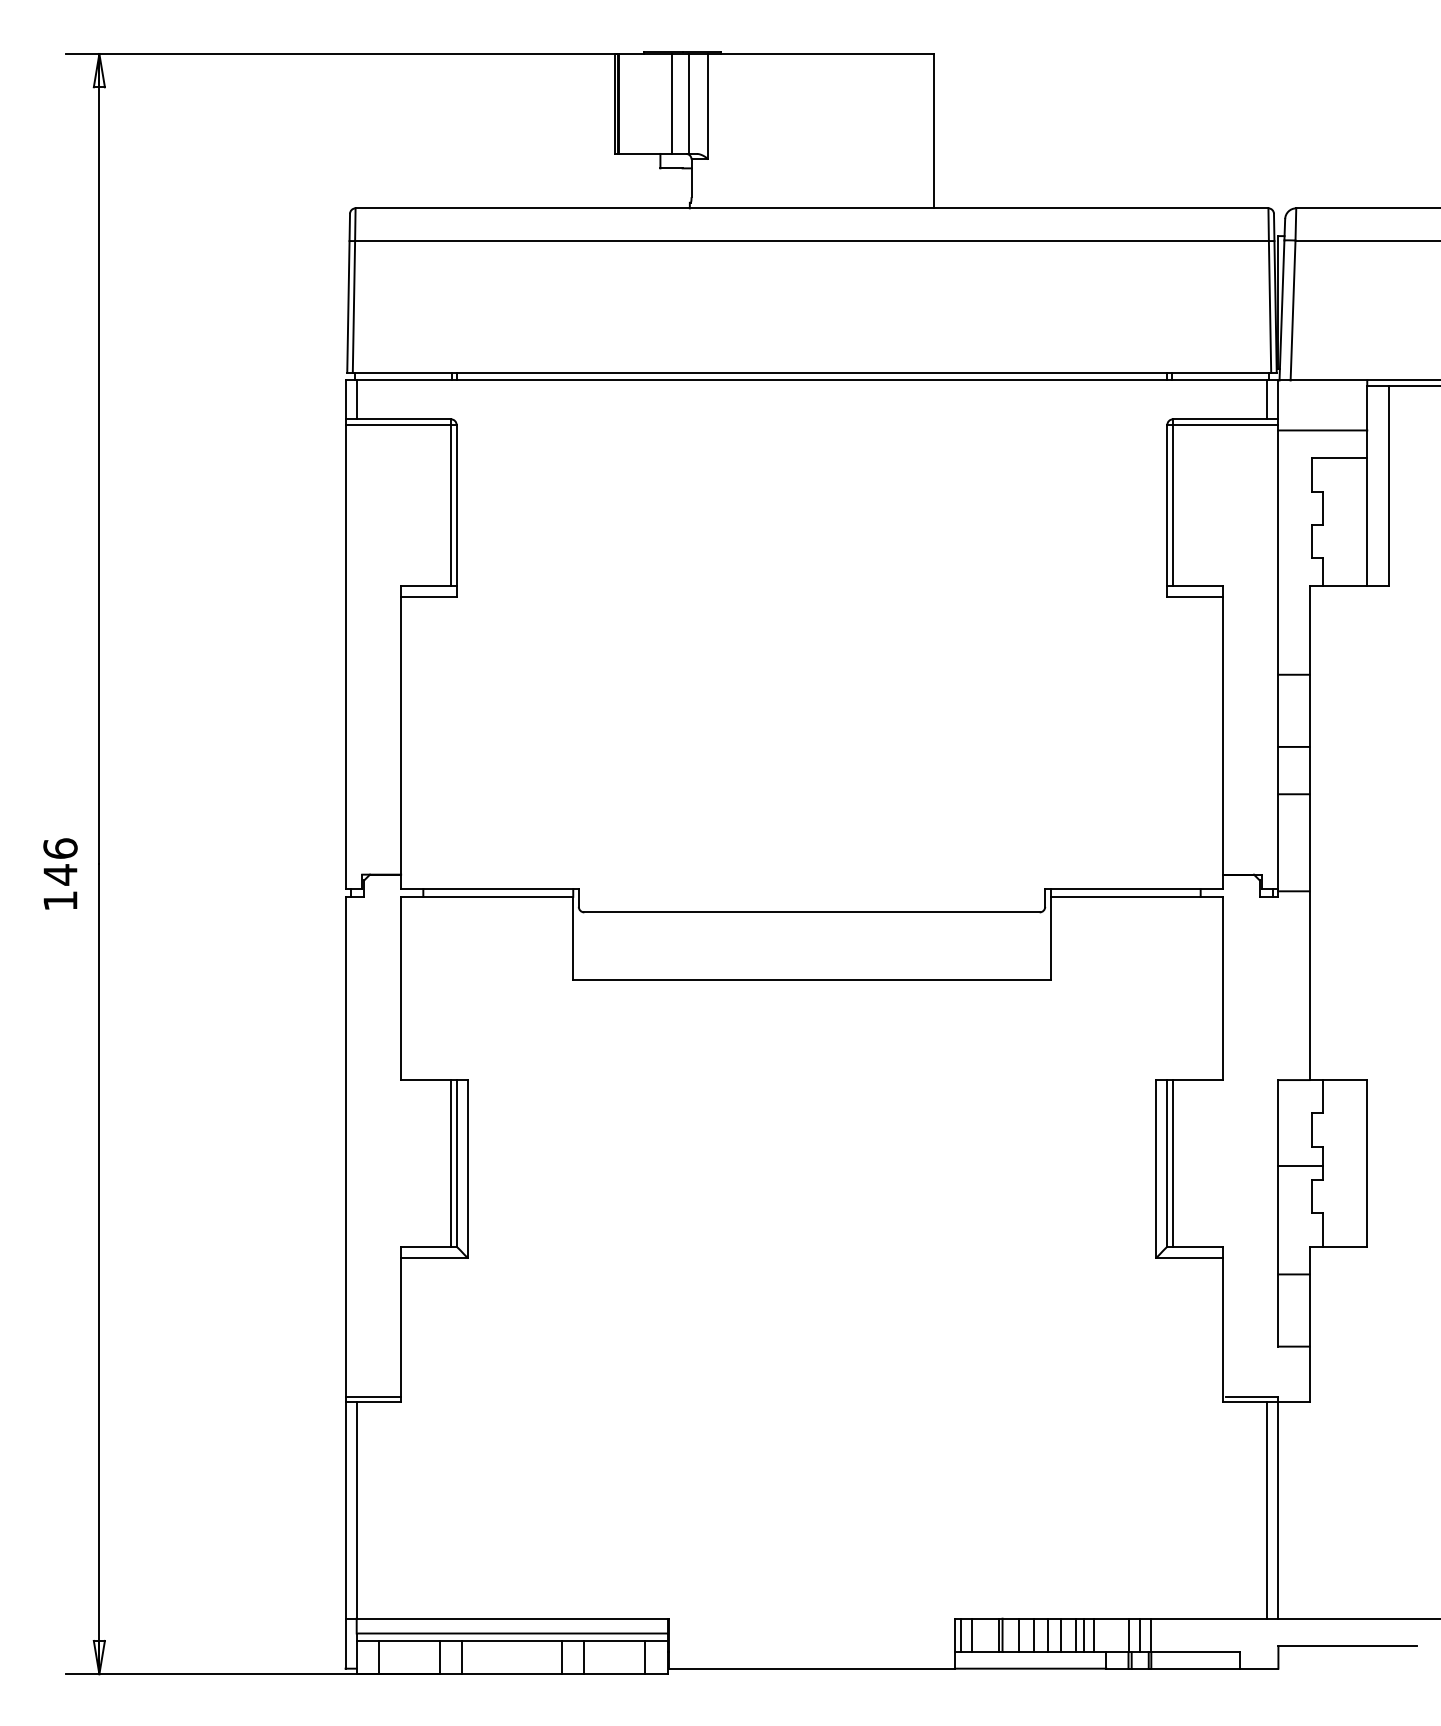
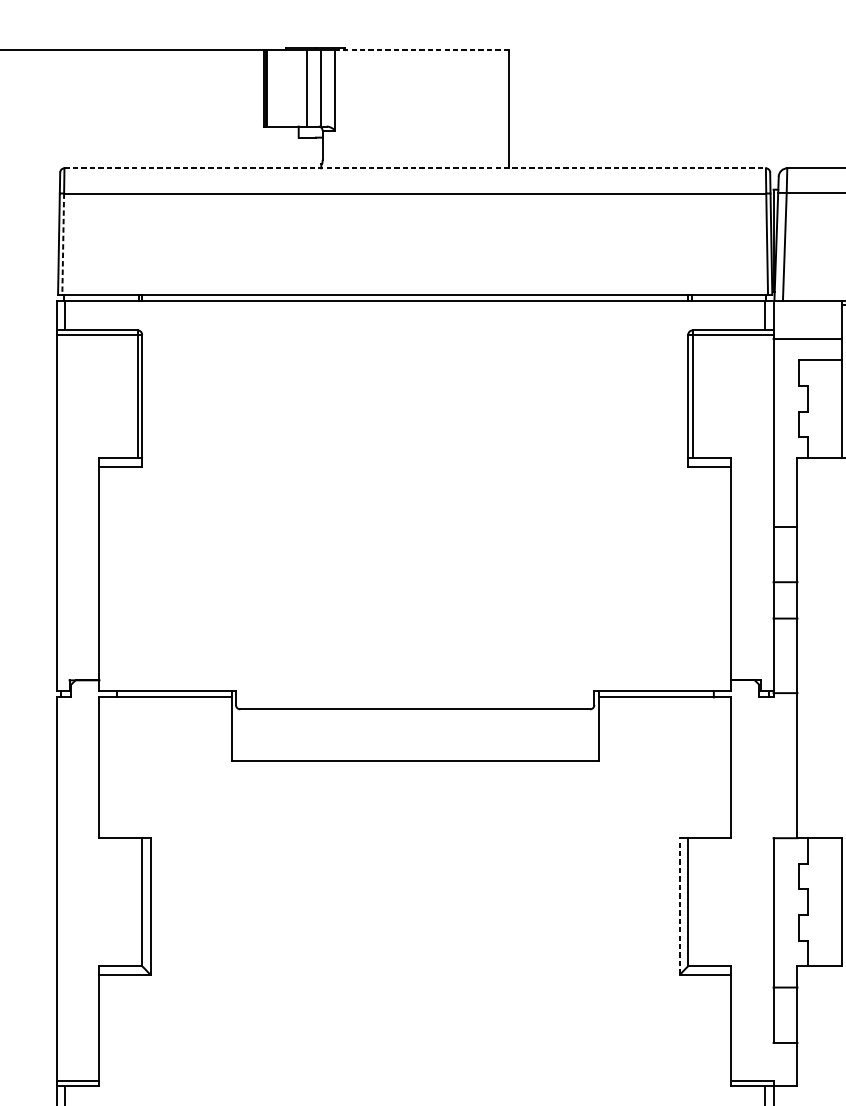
line: (821, 54) -> (422, 50), solid -> dashed
line: (812, 208) -> (415, 168), solid -> dashed
line: (353, 306) -> (62, 243), solid -> dashed
line: (451, 1163) -> (138, 902), removed
line: (1172, 1163) -> (692, 902), removed
line: (1300, 1166) -> (790, 904), removed
line: (1156, 1168) -> (679, 906), solid -> dashed

